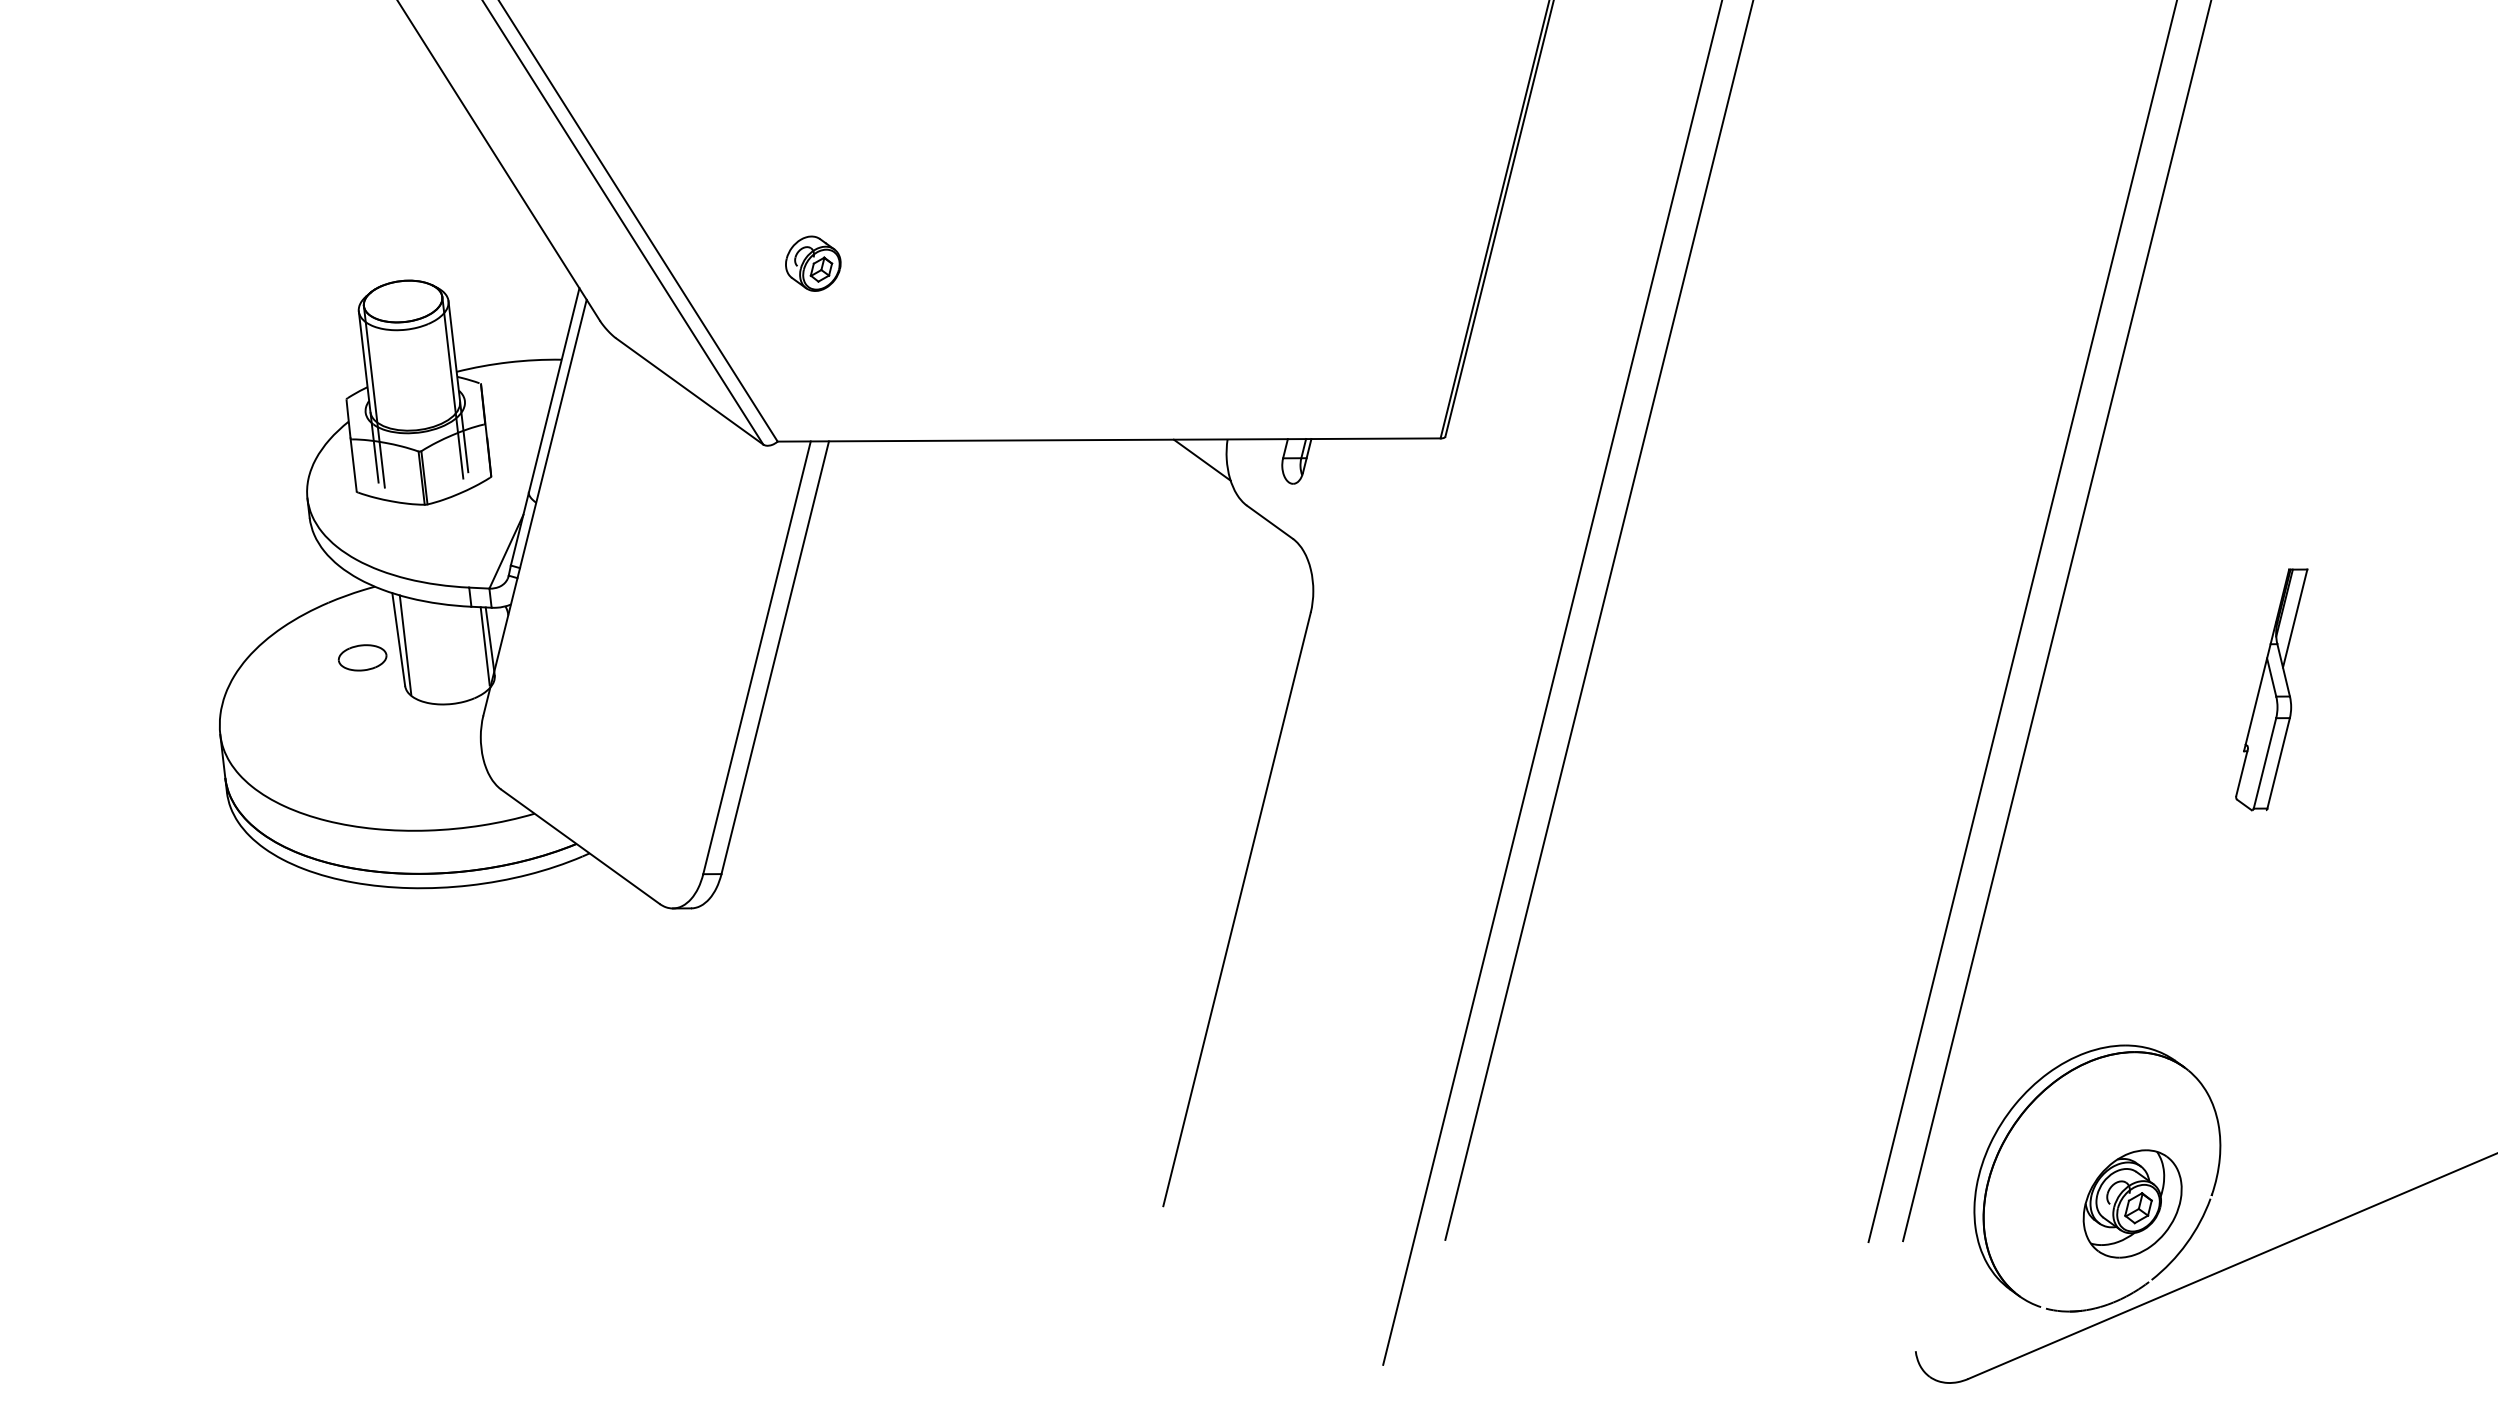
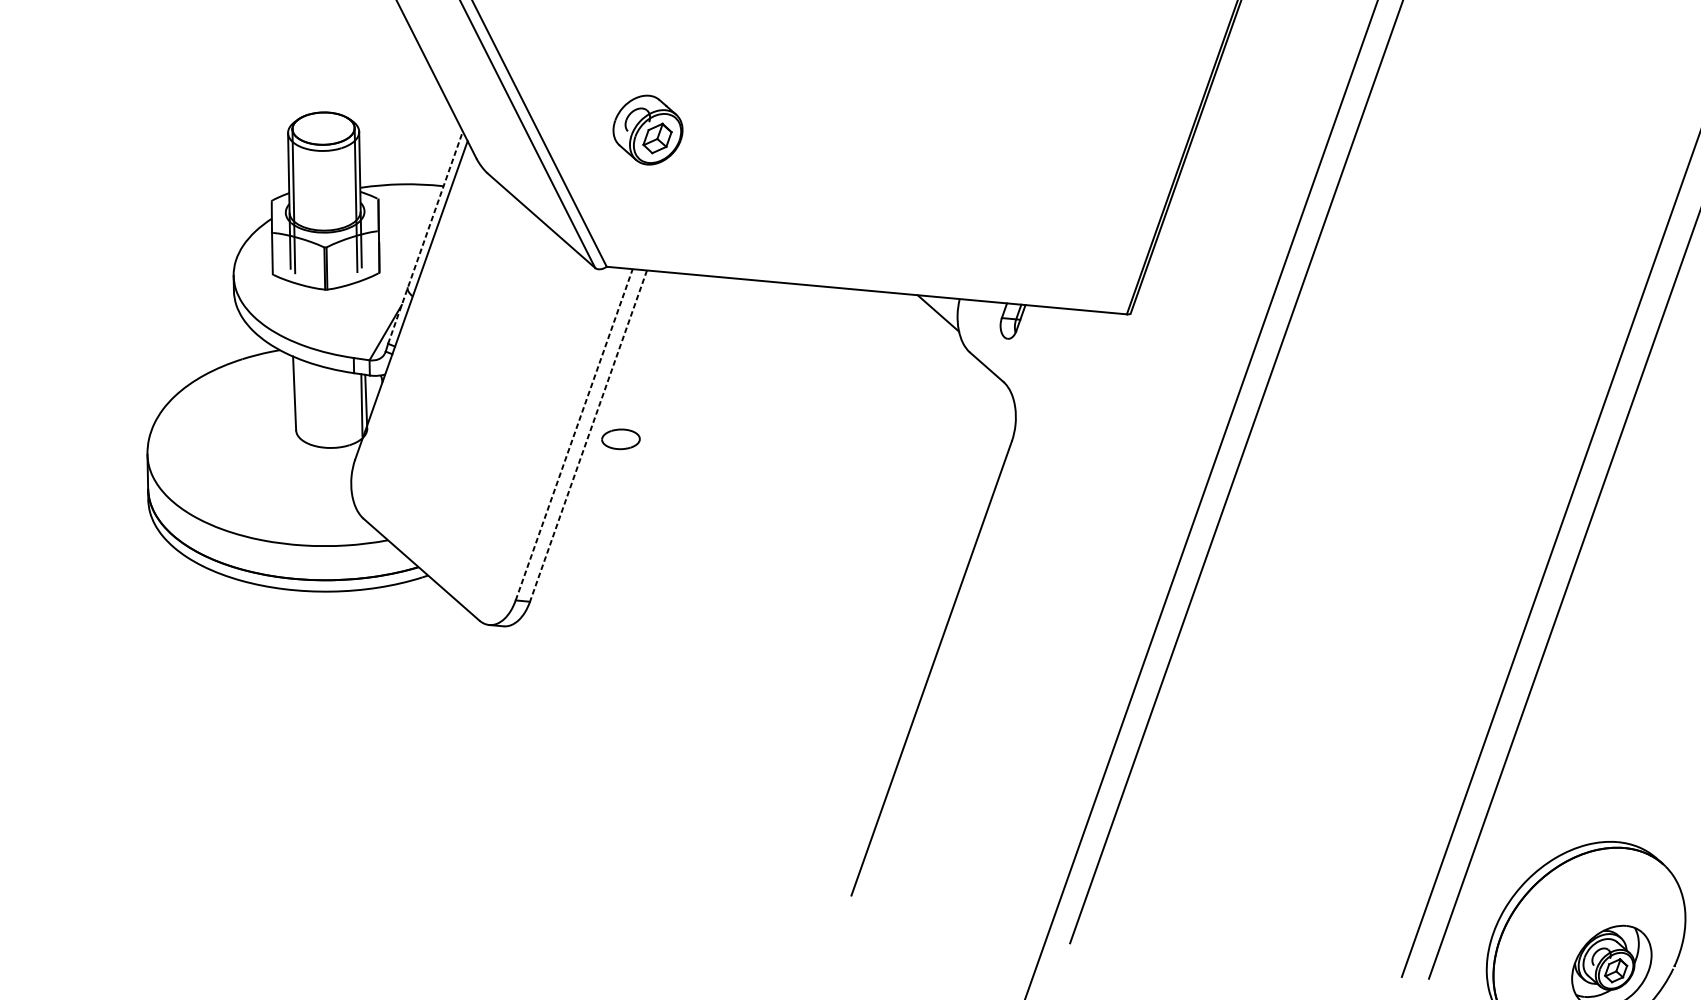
part: (813, 263) -> (648, 129), size x1.6
line: (545, 426) -> (425, 237), solid -> dashed
line: (405, 644) -> (299, 397), removed
part: (362, 657) -> (620, 439), moved
line: (757, 657) -> (574, 434), solid -> dashed
line: (775, 657) -> (588, 435), solid -> dashed

